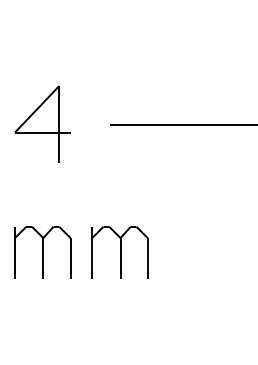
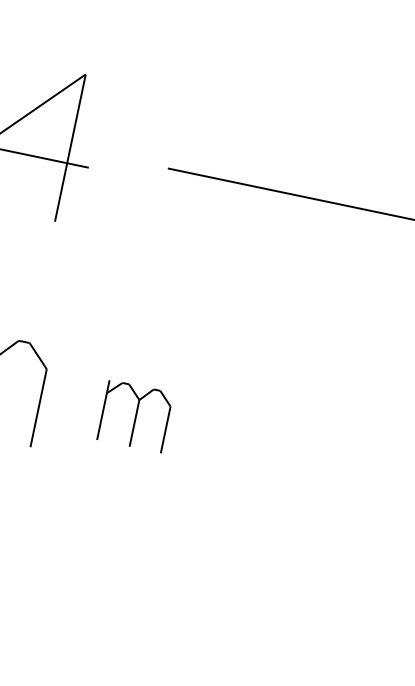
part: (119, 252) -> (134, 416), size x0.6

